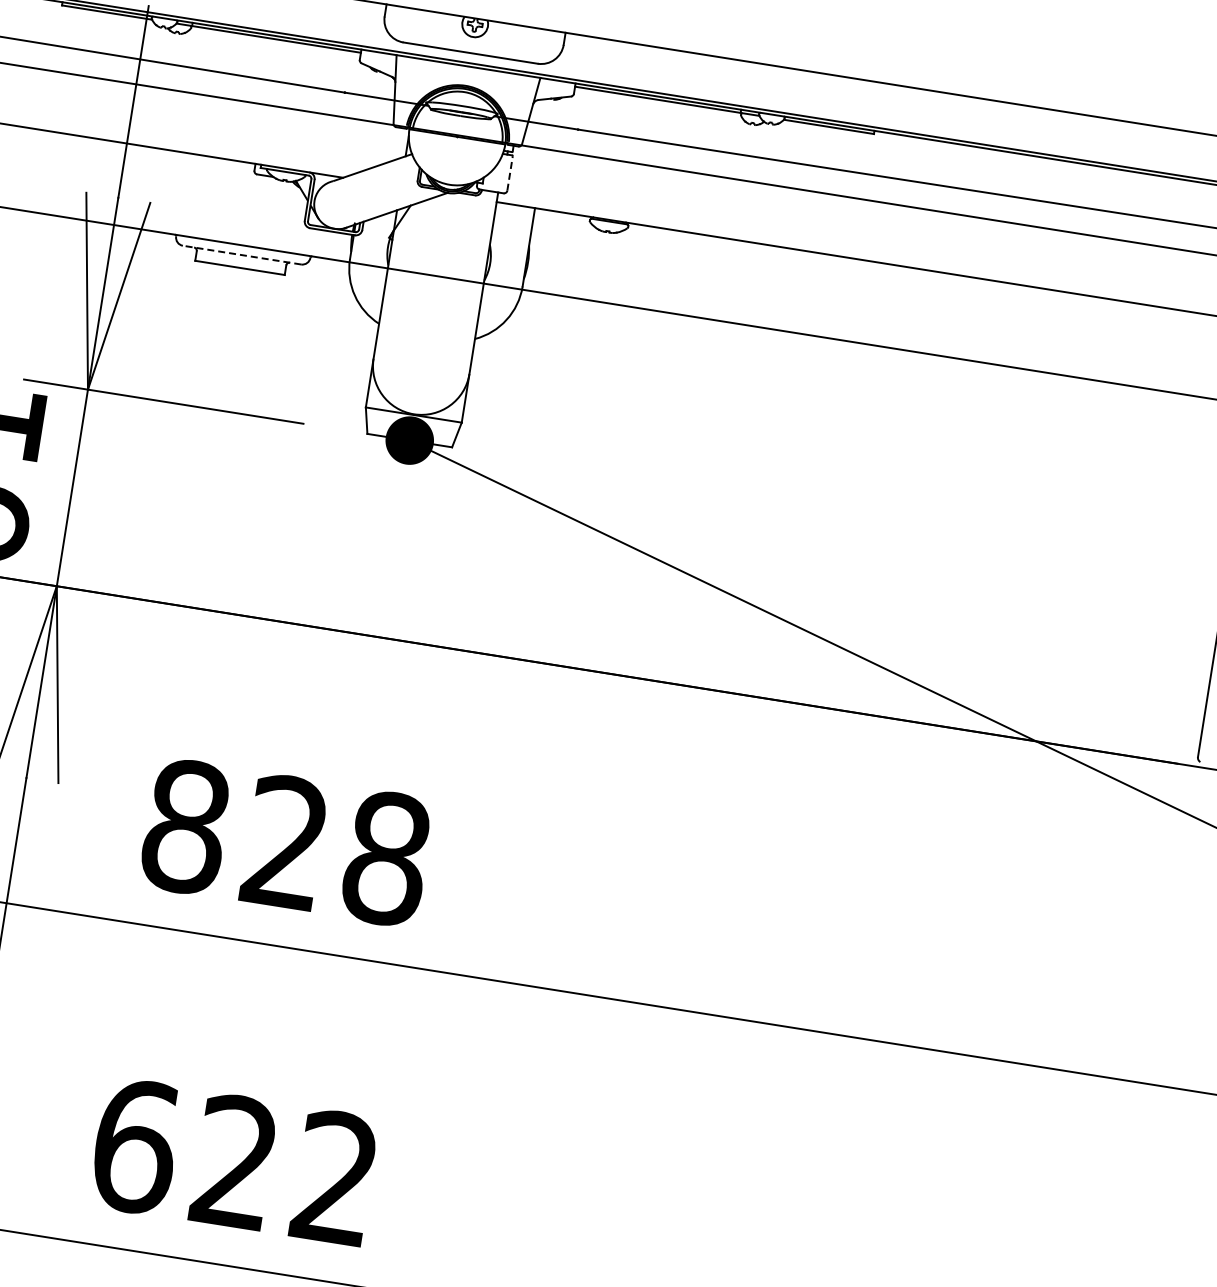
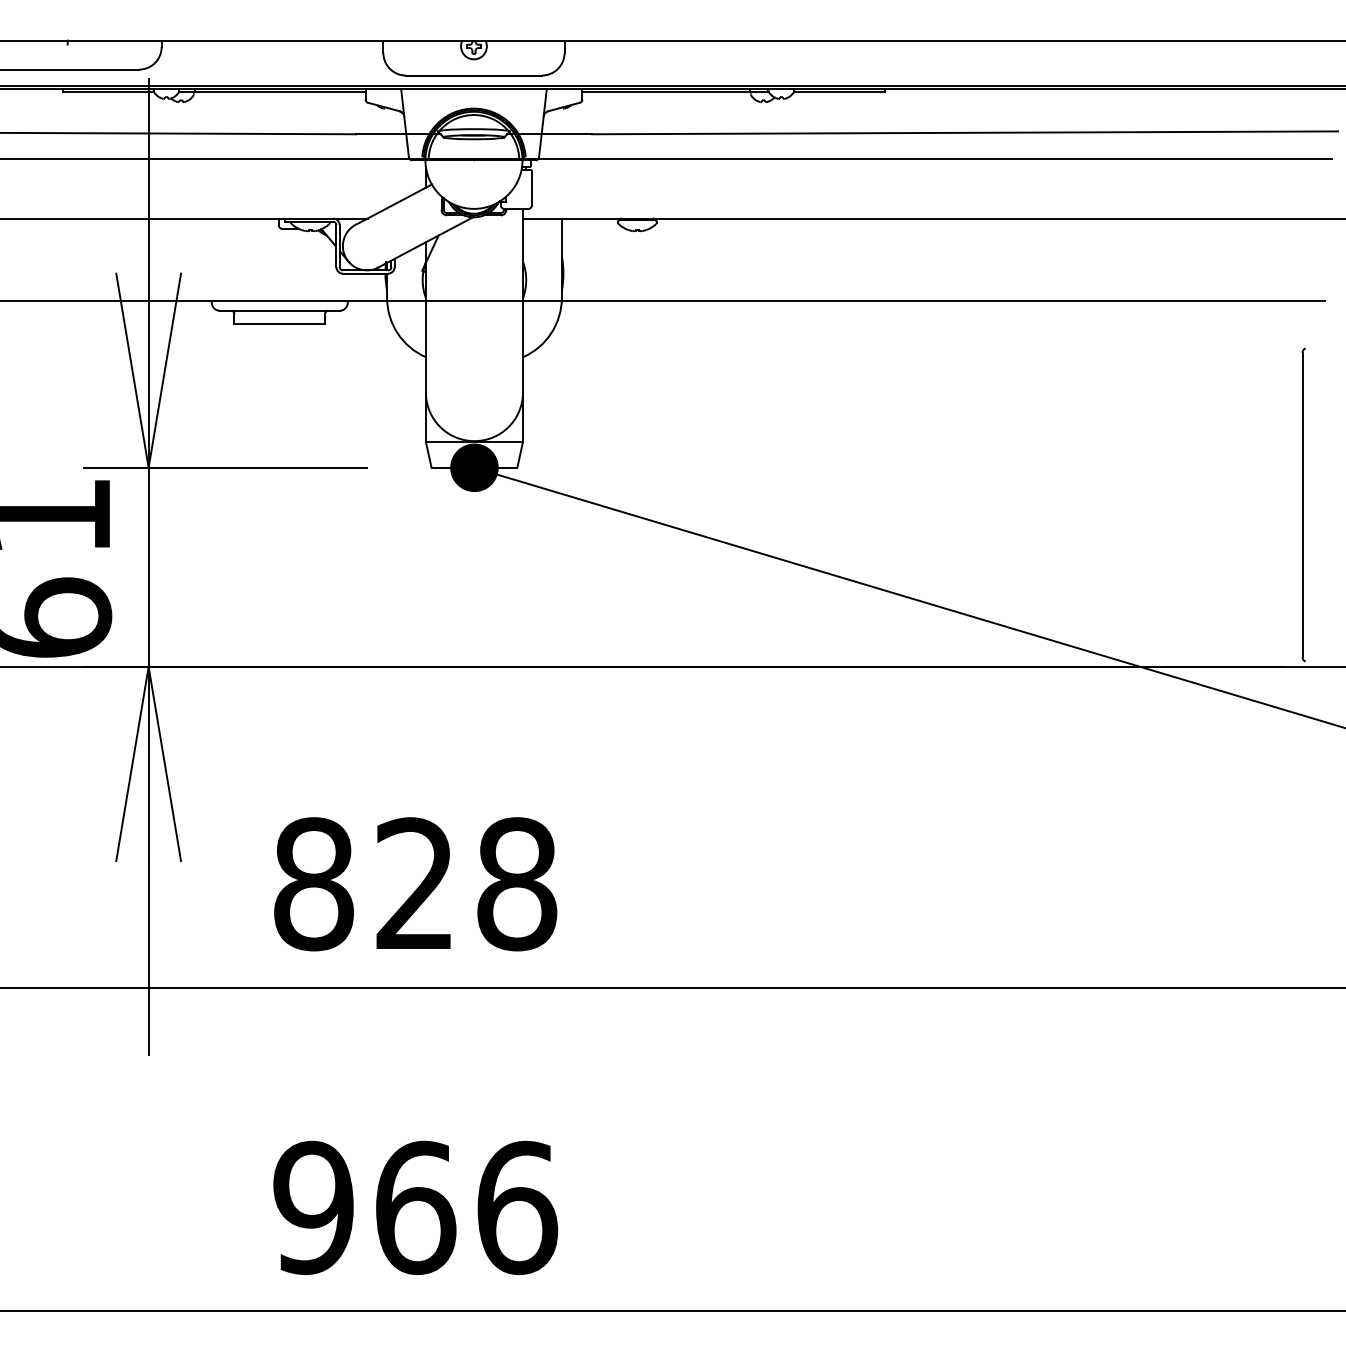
line: (509, 172) -> (531, 187), dashed -> solid
line: (241, 254) -> (279, 310), dashed -> solid
text: (235, 1161) -> (415, 1207), 622 -> 966

